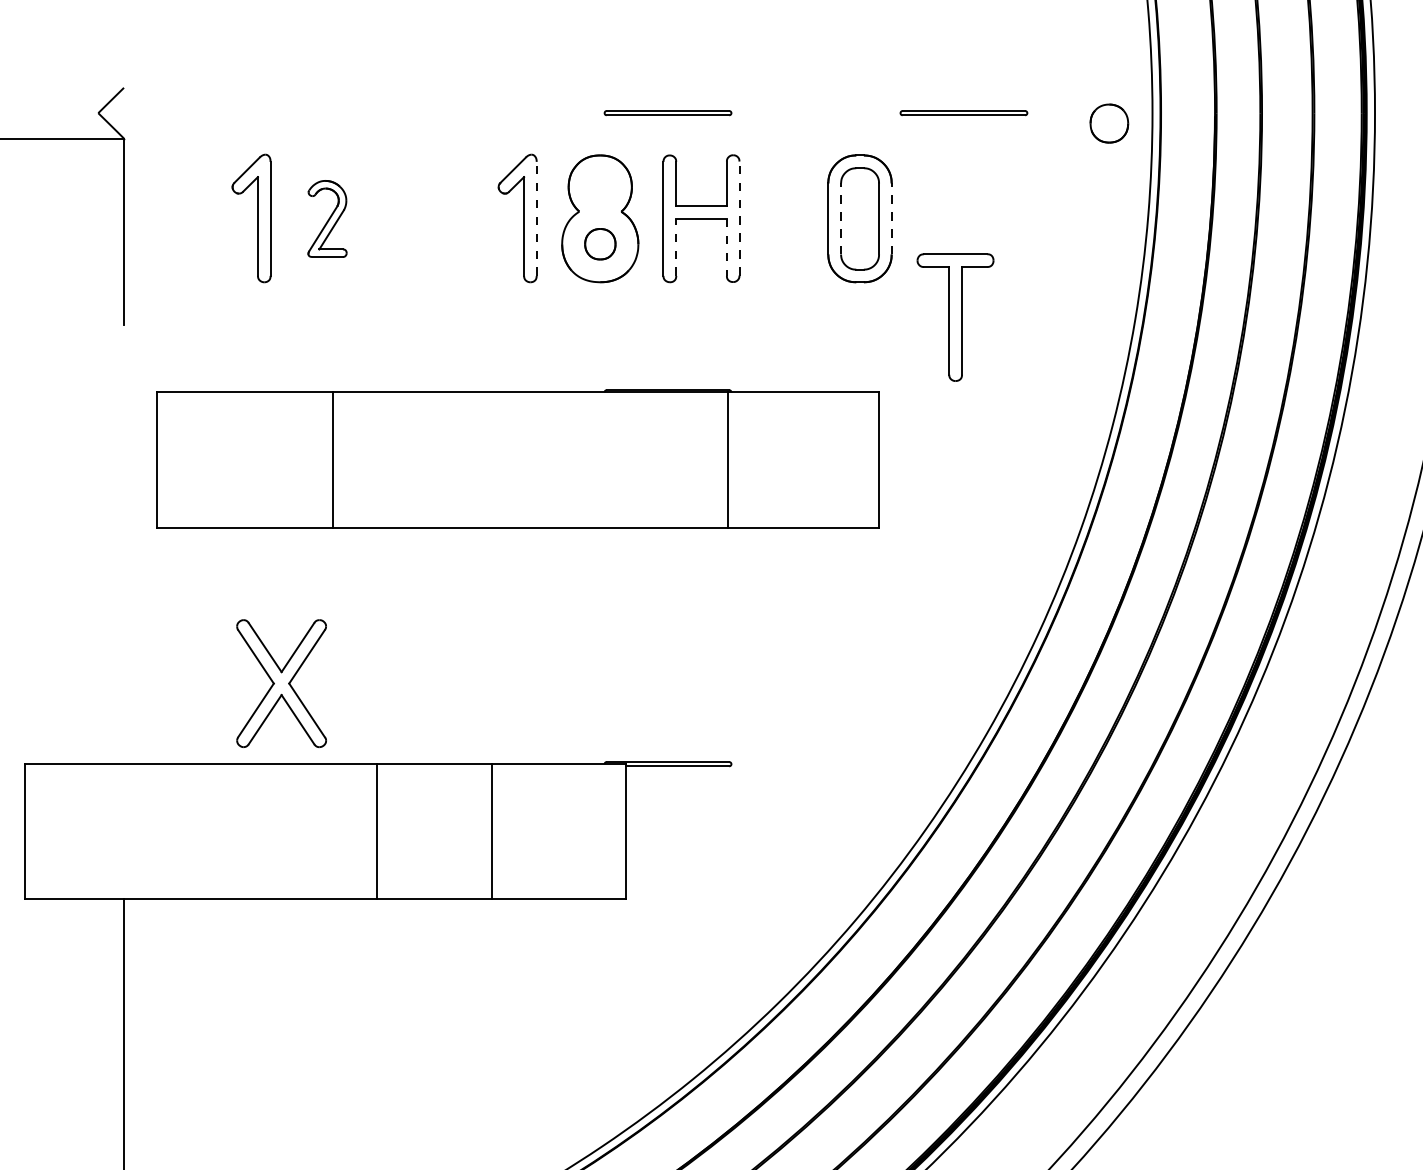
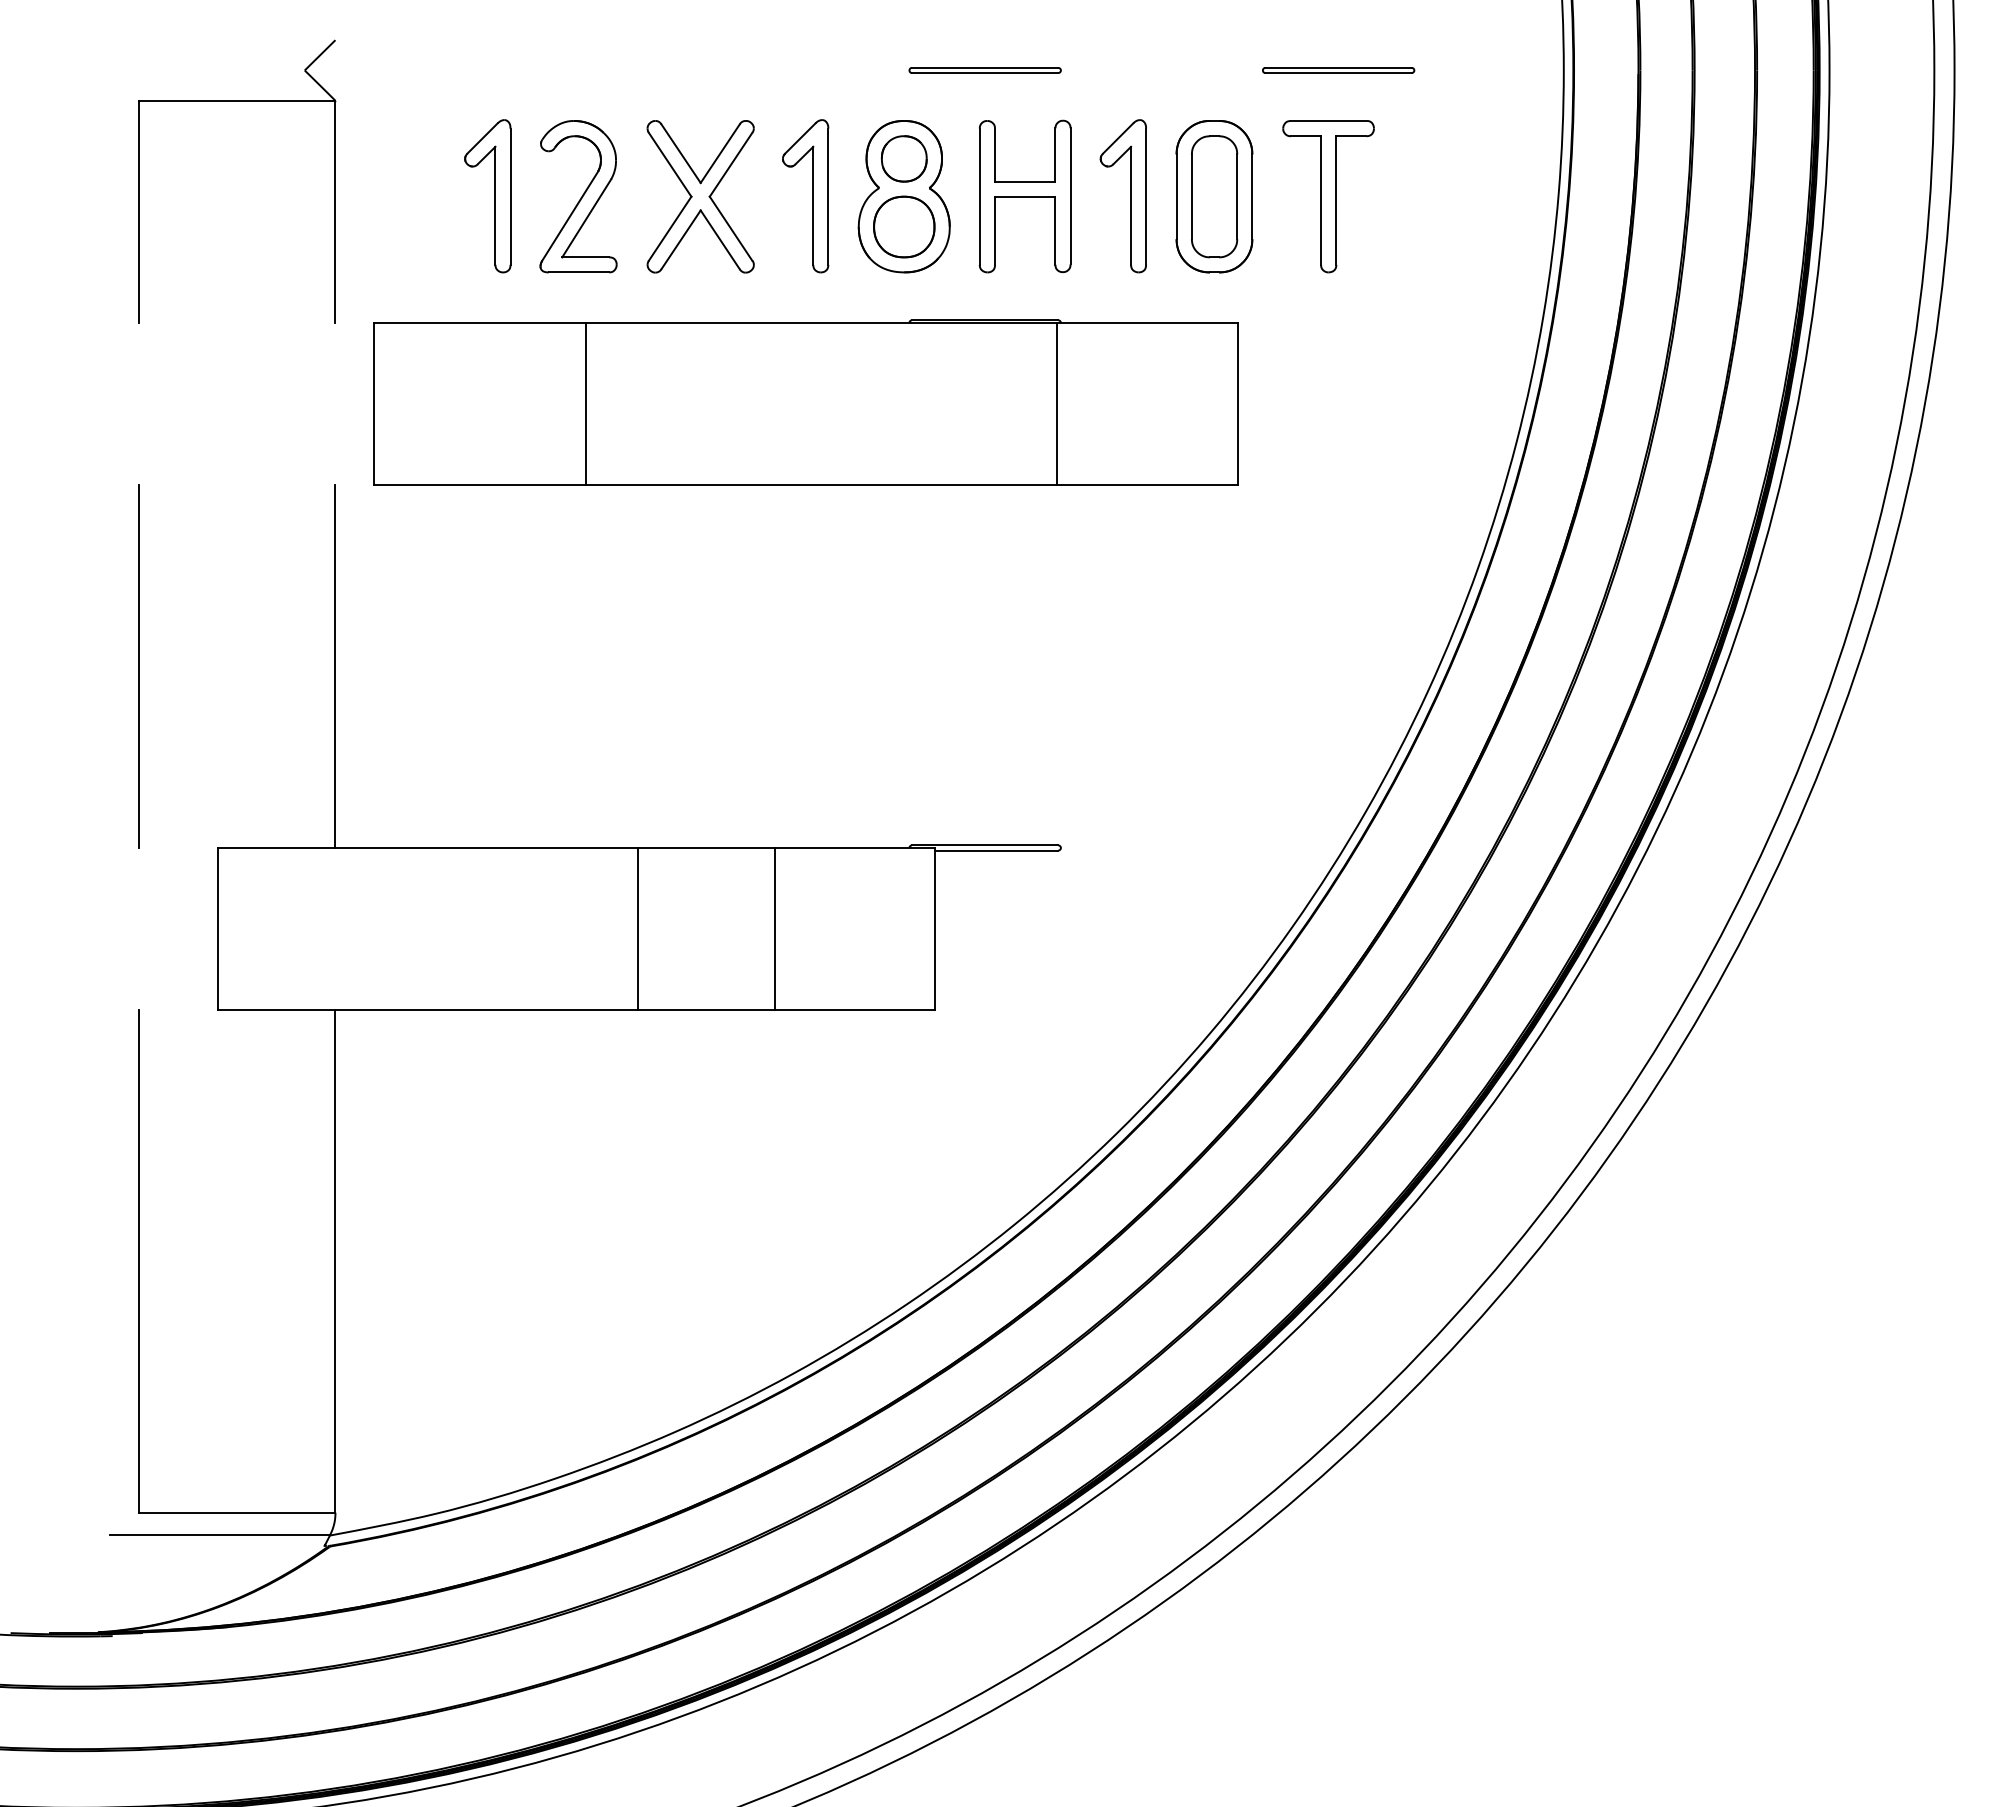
part: (1108, 123) -> (903, 158), moved
line: (739, 217) -> (1070, 195), dashed -> solid
part: (327, 218) -> (578, 196), size x1.67
line: (536, 218) -> (828, 196), dashed -> solid
part: (789, 218) -> (1130, 196), added
line: (840, 218) -> (1191, 196), dashed -> solid
line: (891, 218) -> (1252, 196), dashed -> solid
part: (600, 243) -> (904, 226), size x1.67
line: (676, 247) -> (995, 230), dashed -> solid
line: (726, 248) -> (1055, 231), dashed -> solid
part: (955, 317) -> (1328, 196), moved
part: (517, 459) -> (805, 402), moved
line: (124, 612) -> (335, 666), added
part: (281, 683) -> (700, 196), moved

